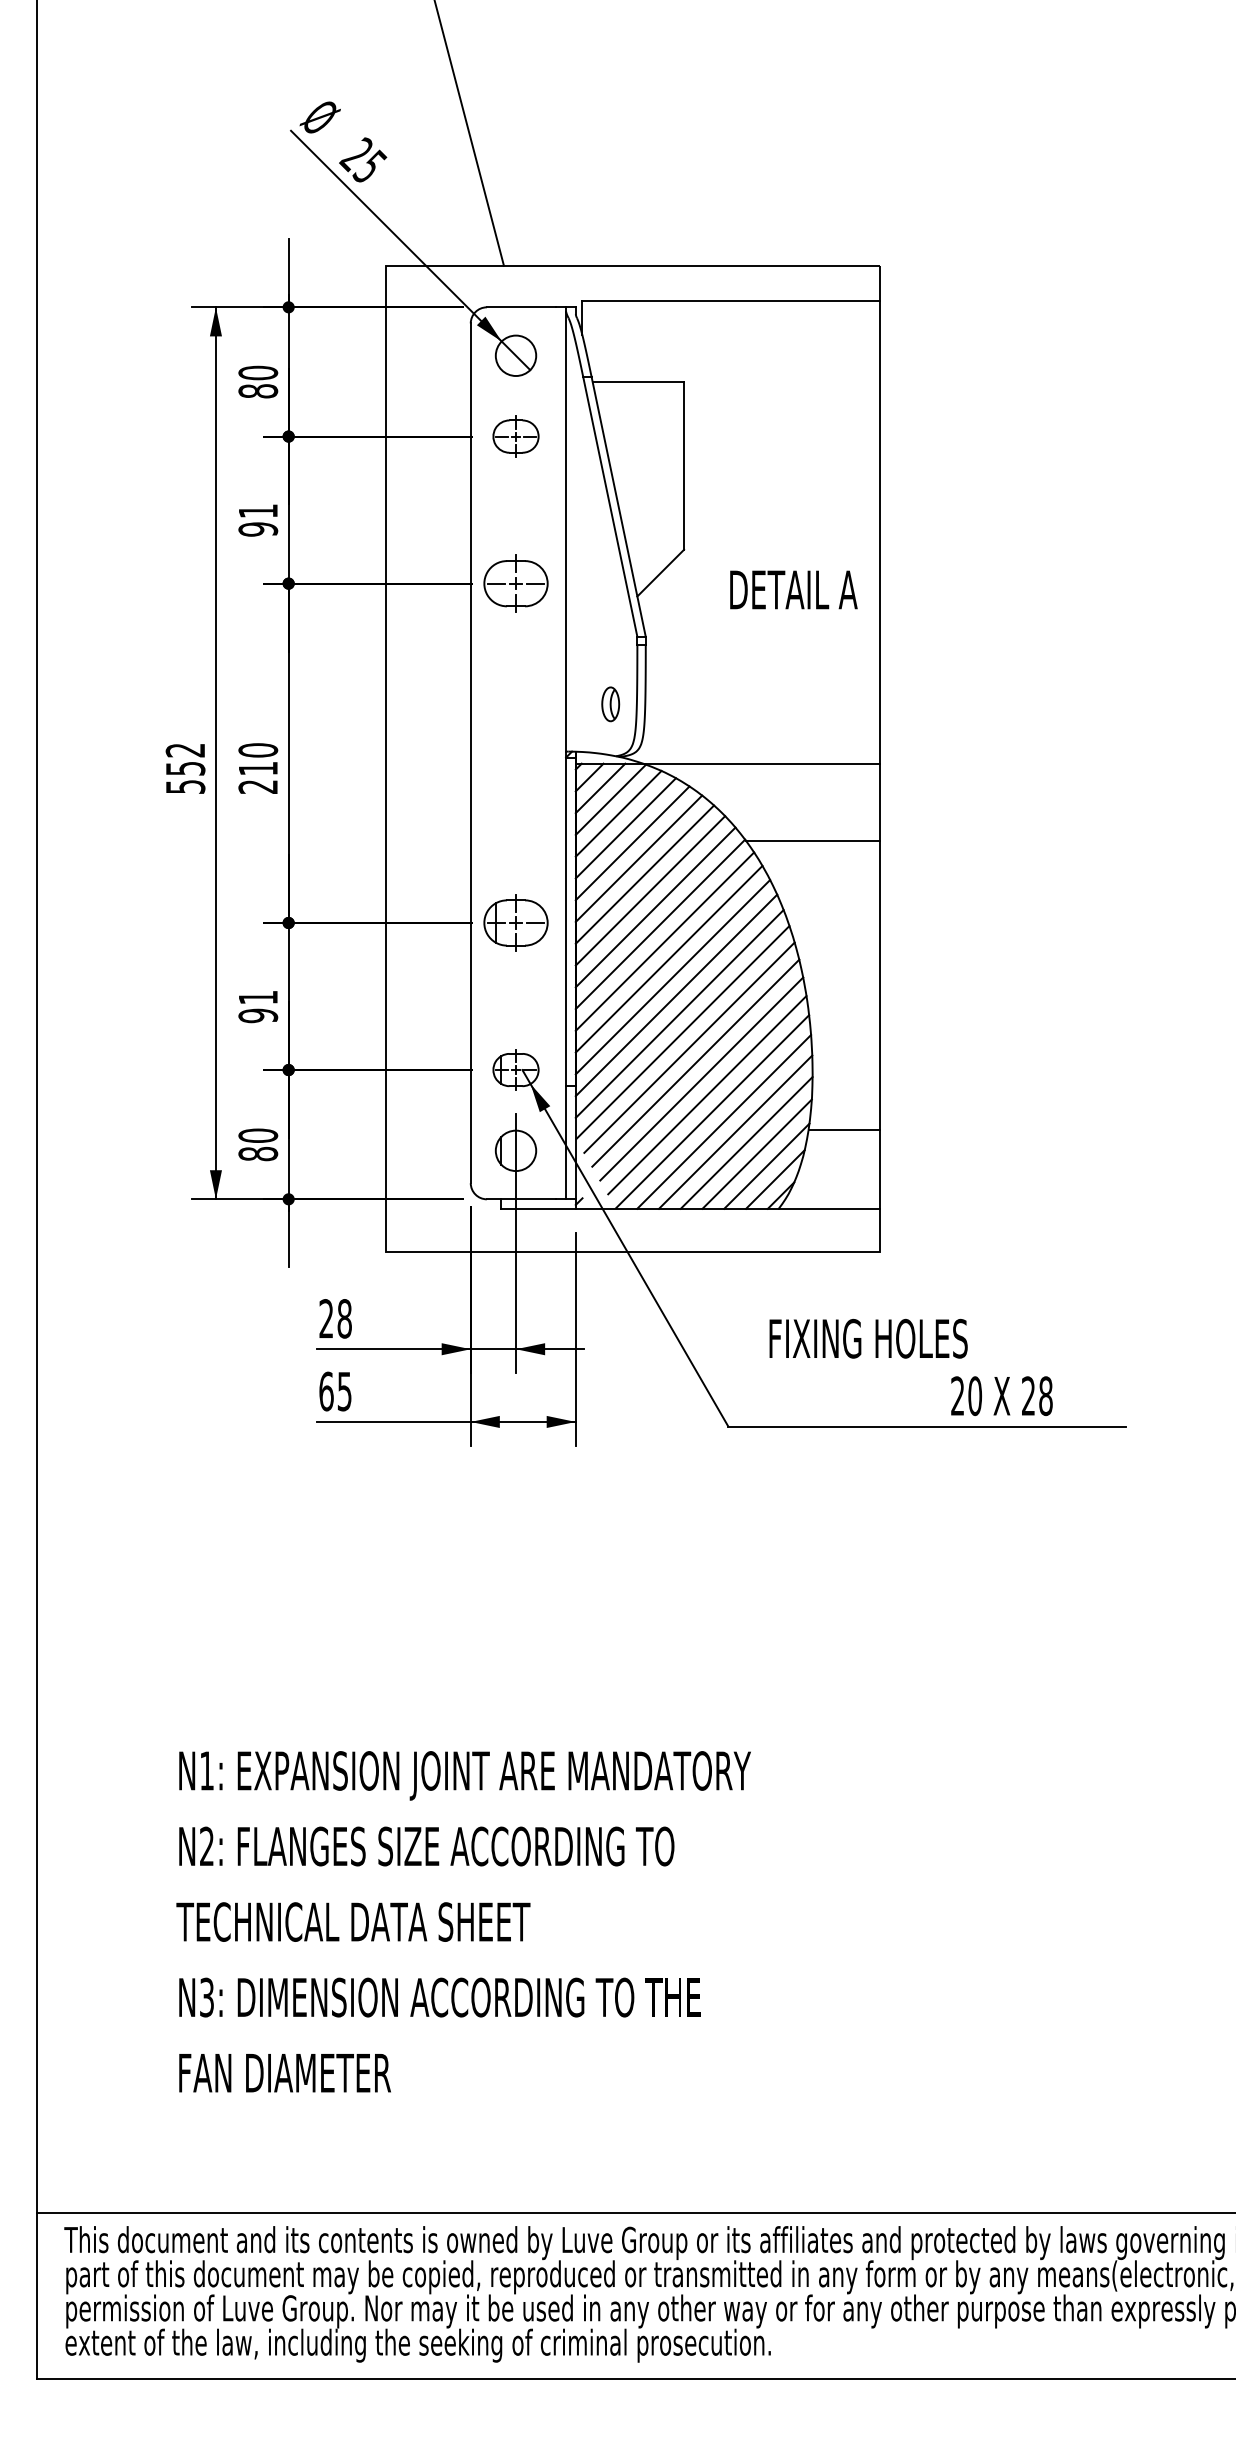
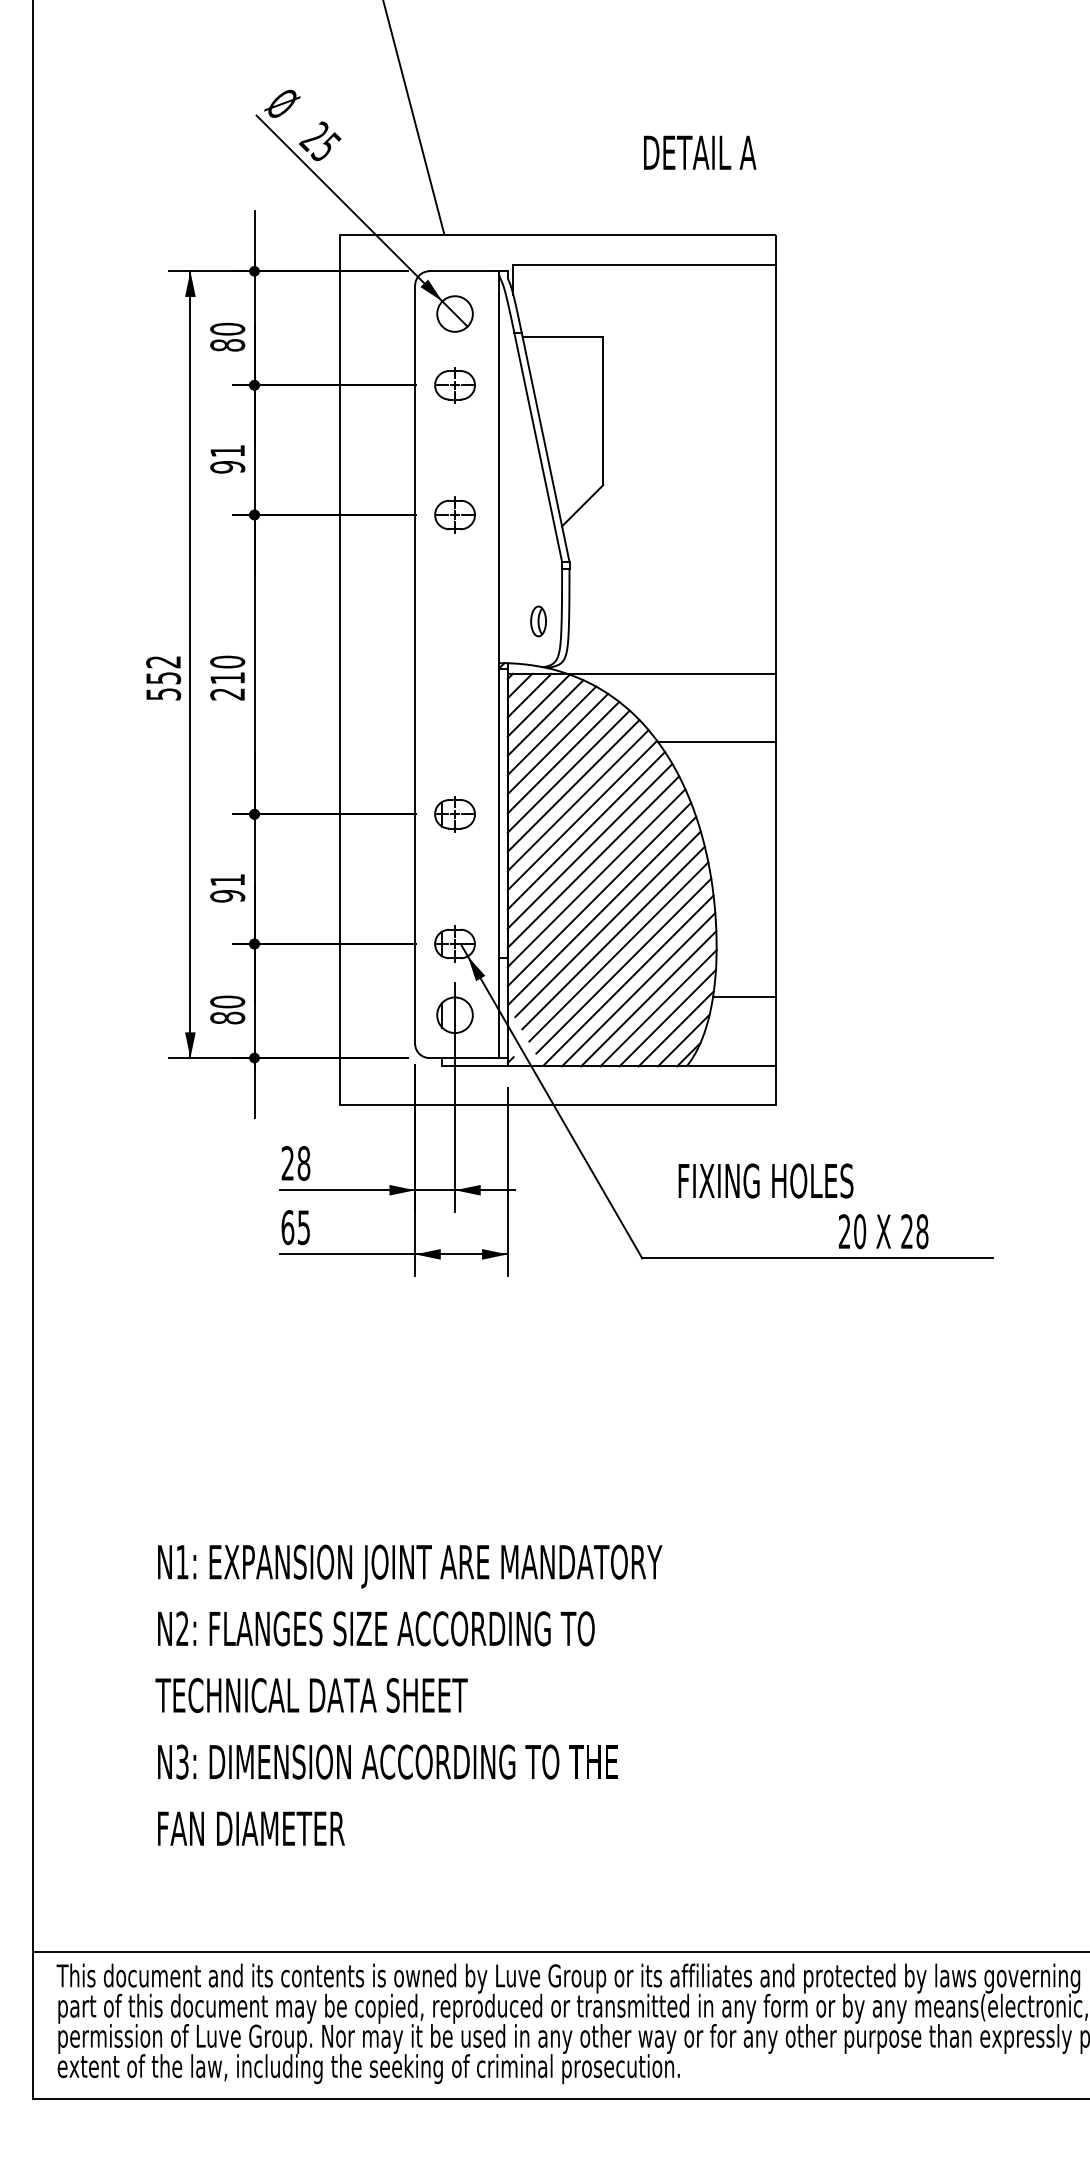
part: (515, 583) -> (454, 514), size x0.71
text: (793, 589) -> (699, 152), moved
part: (515, 922) -> (454, 813), size x0.71

